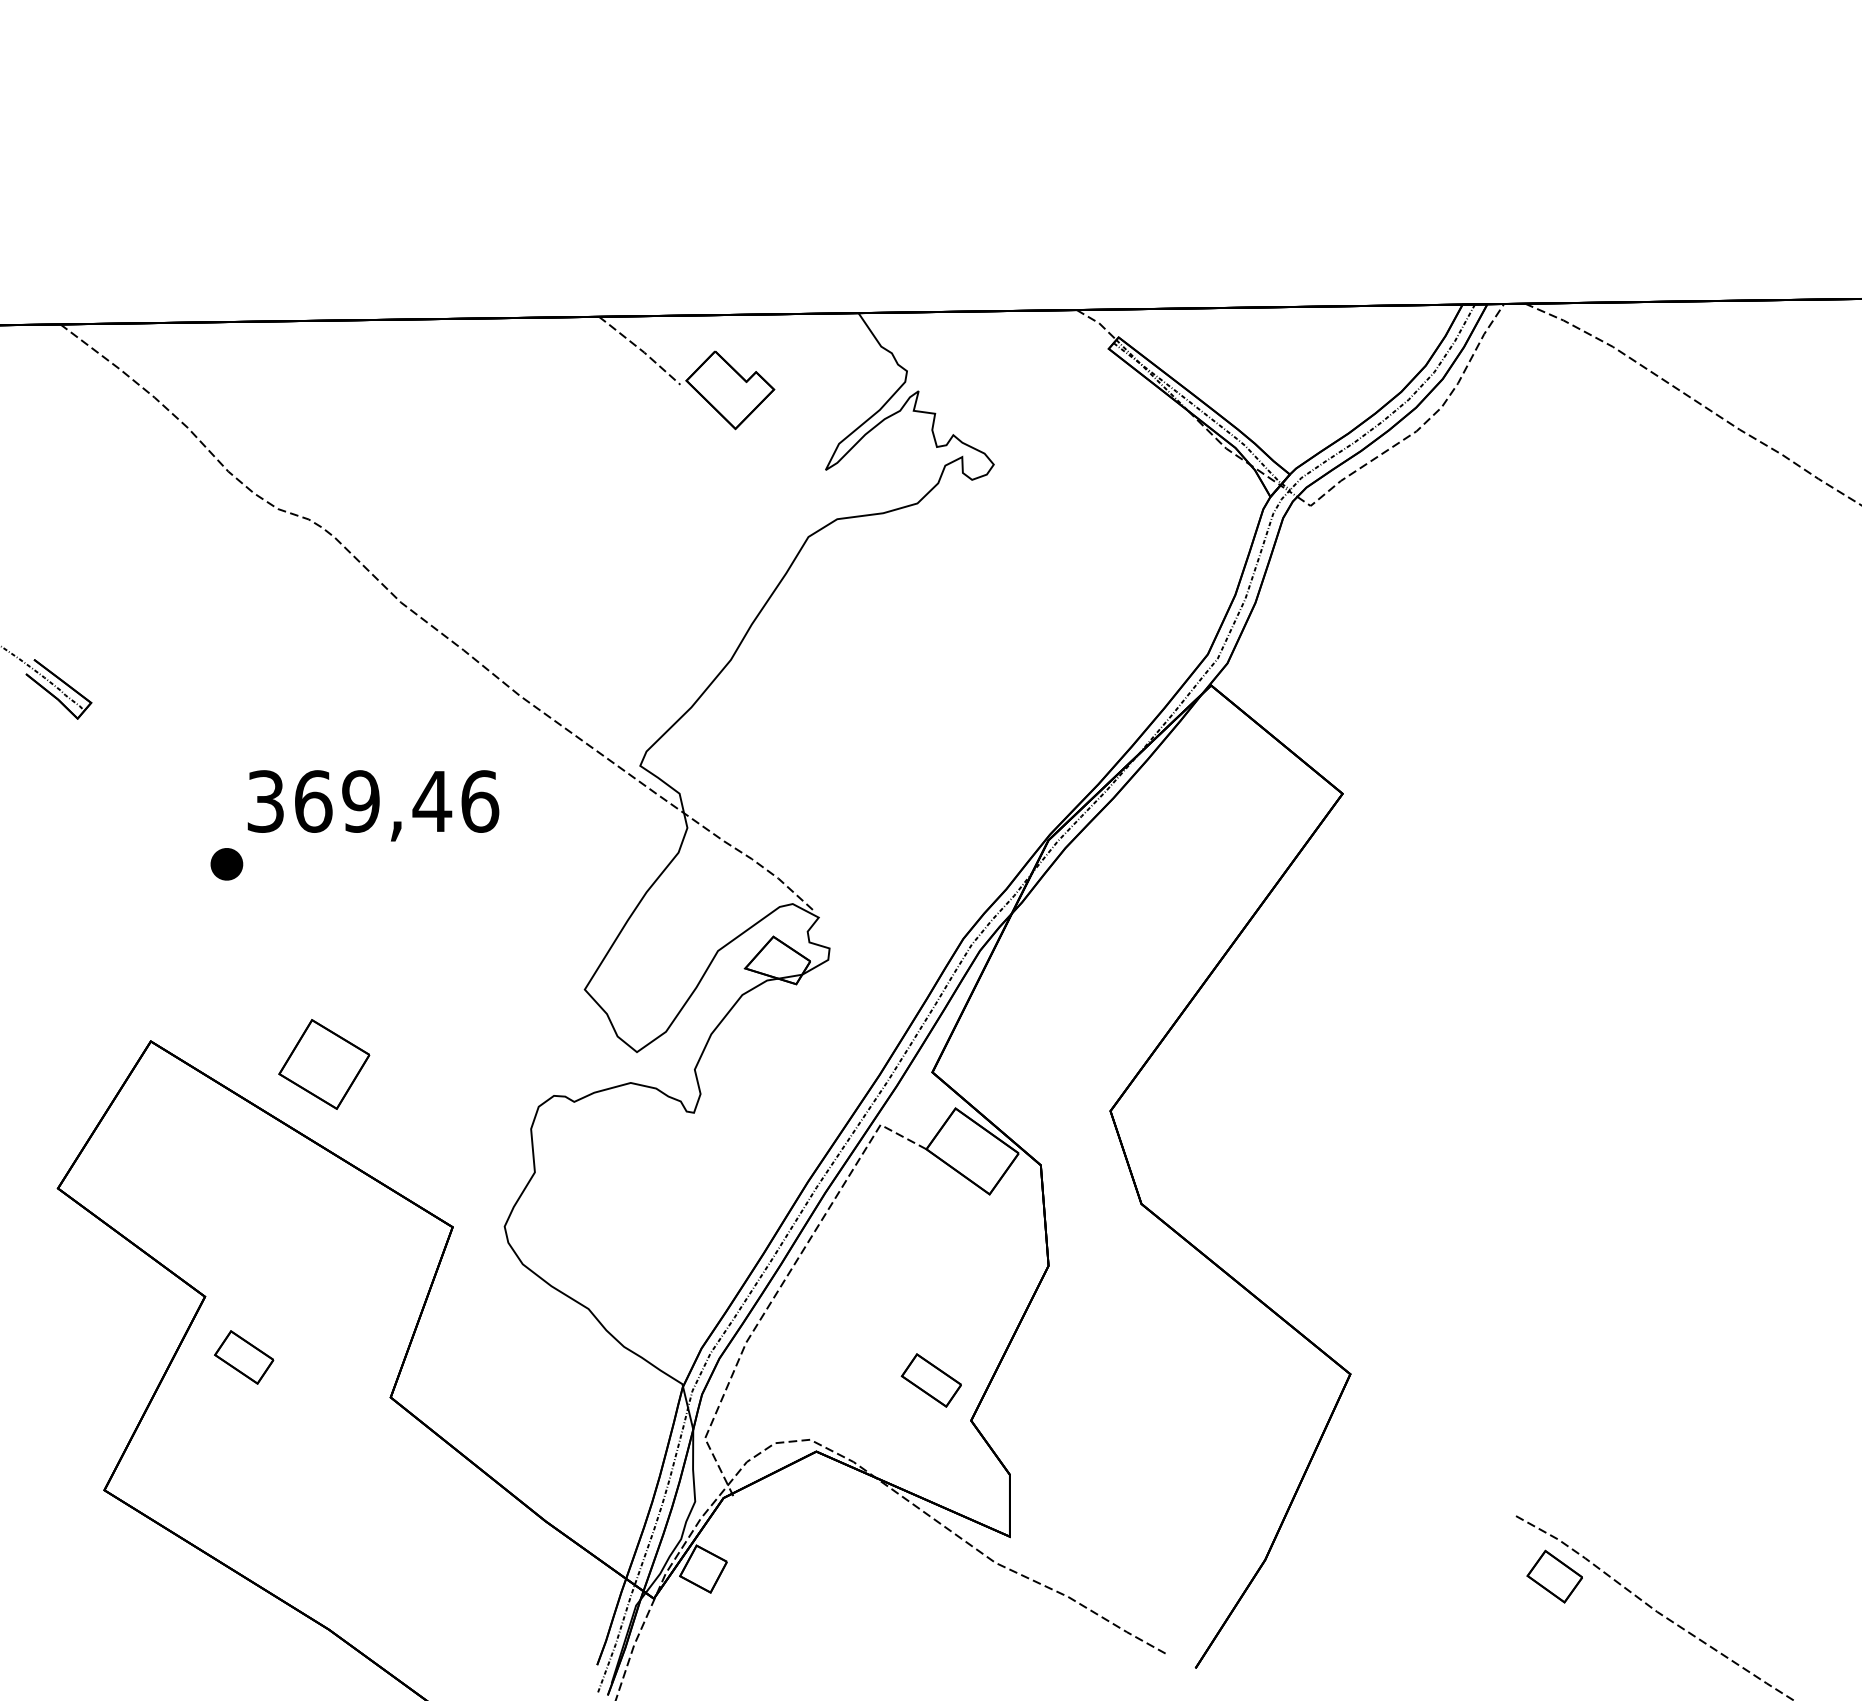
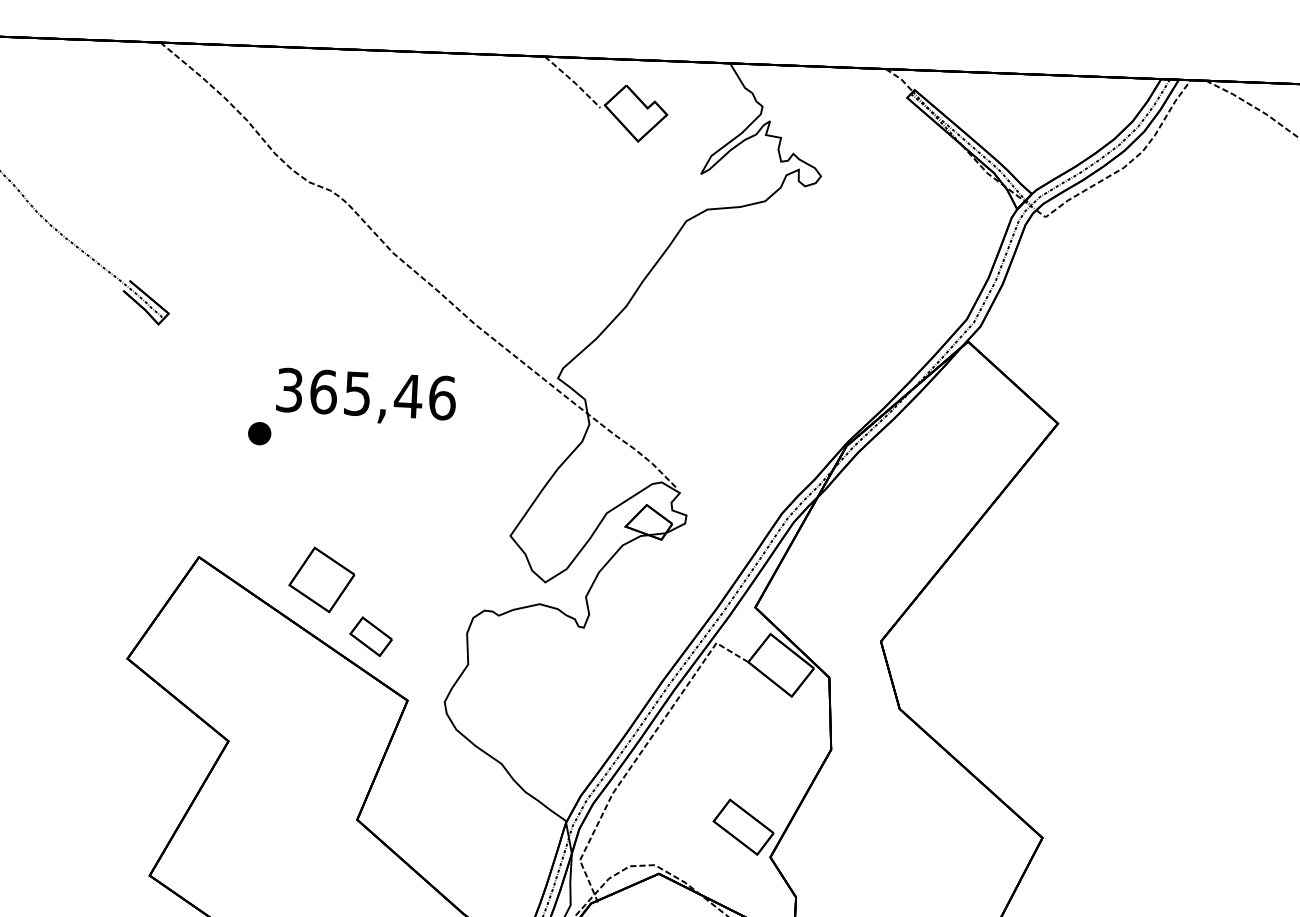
text: (360, 801) -> (357, 393), 369,46 -> 365,46
part: (244, 1357) -> (371, 636), moved
part: (931, 1380) -> (743, 827), size x1.43

